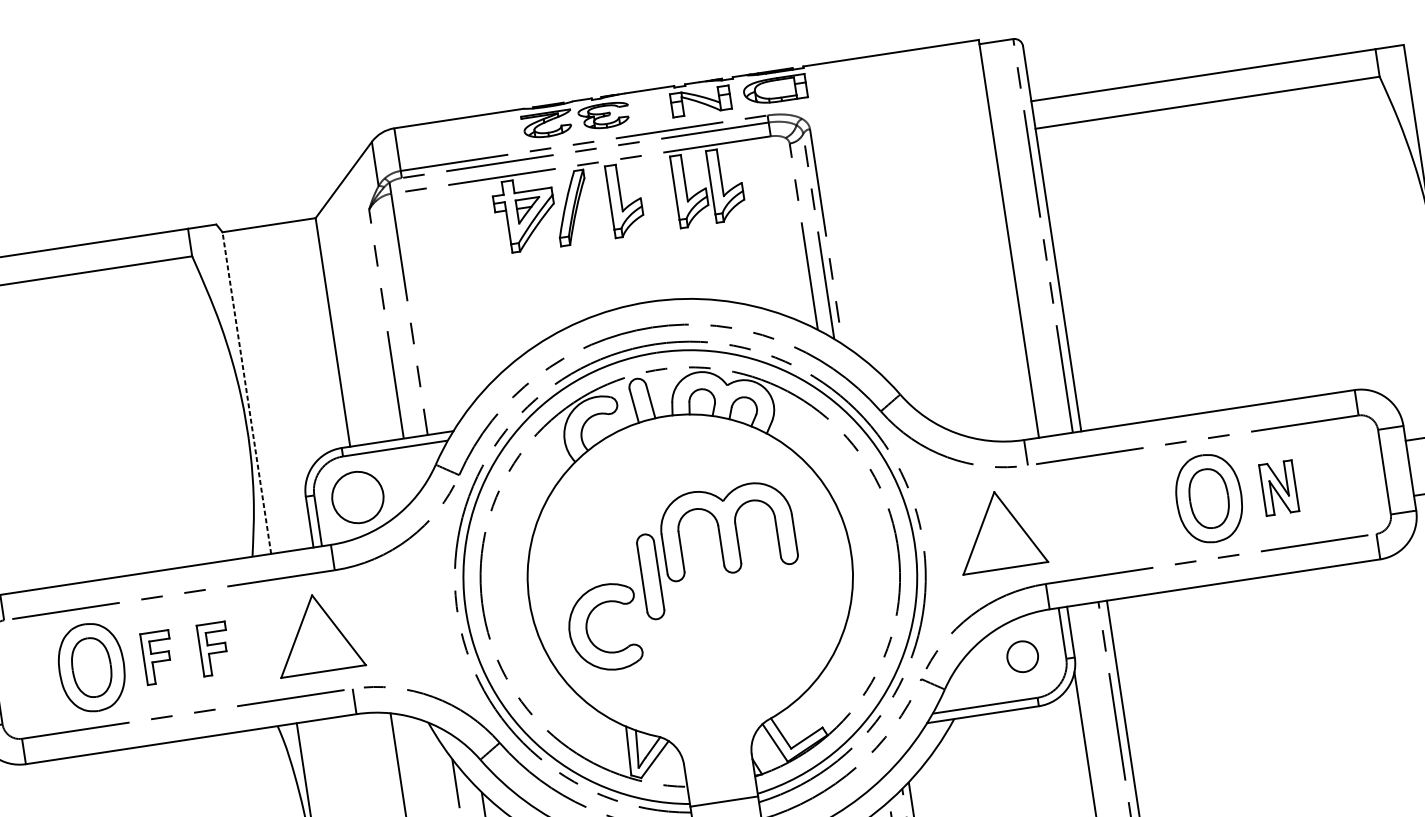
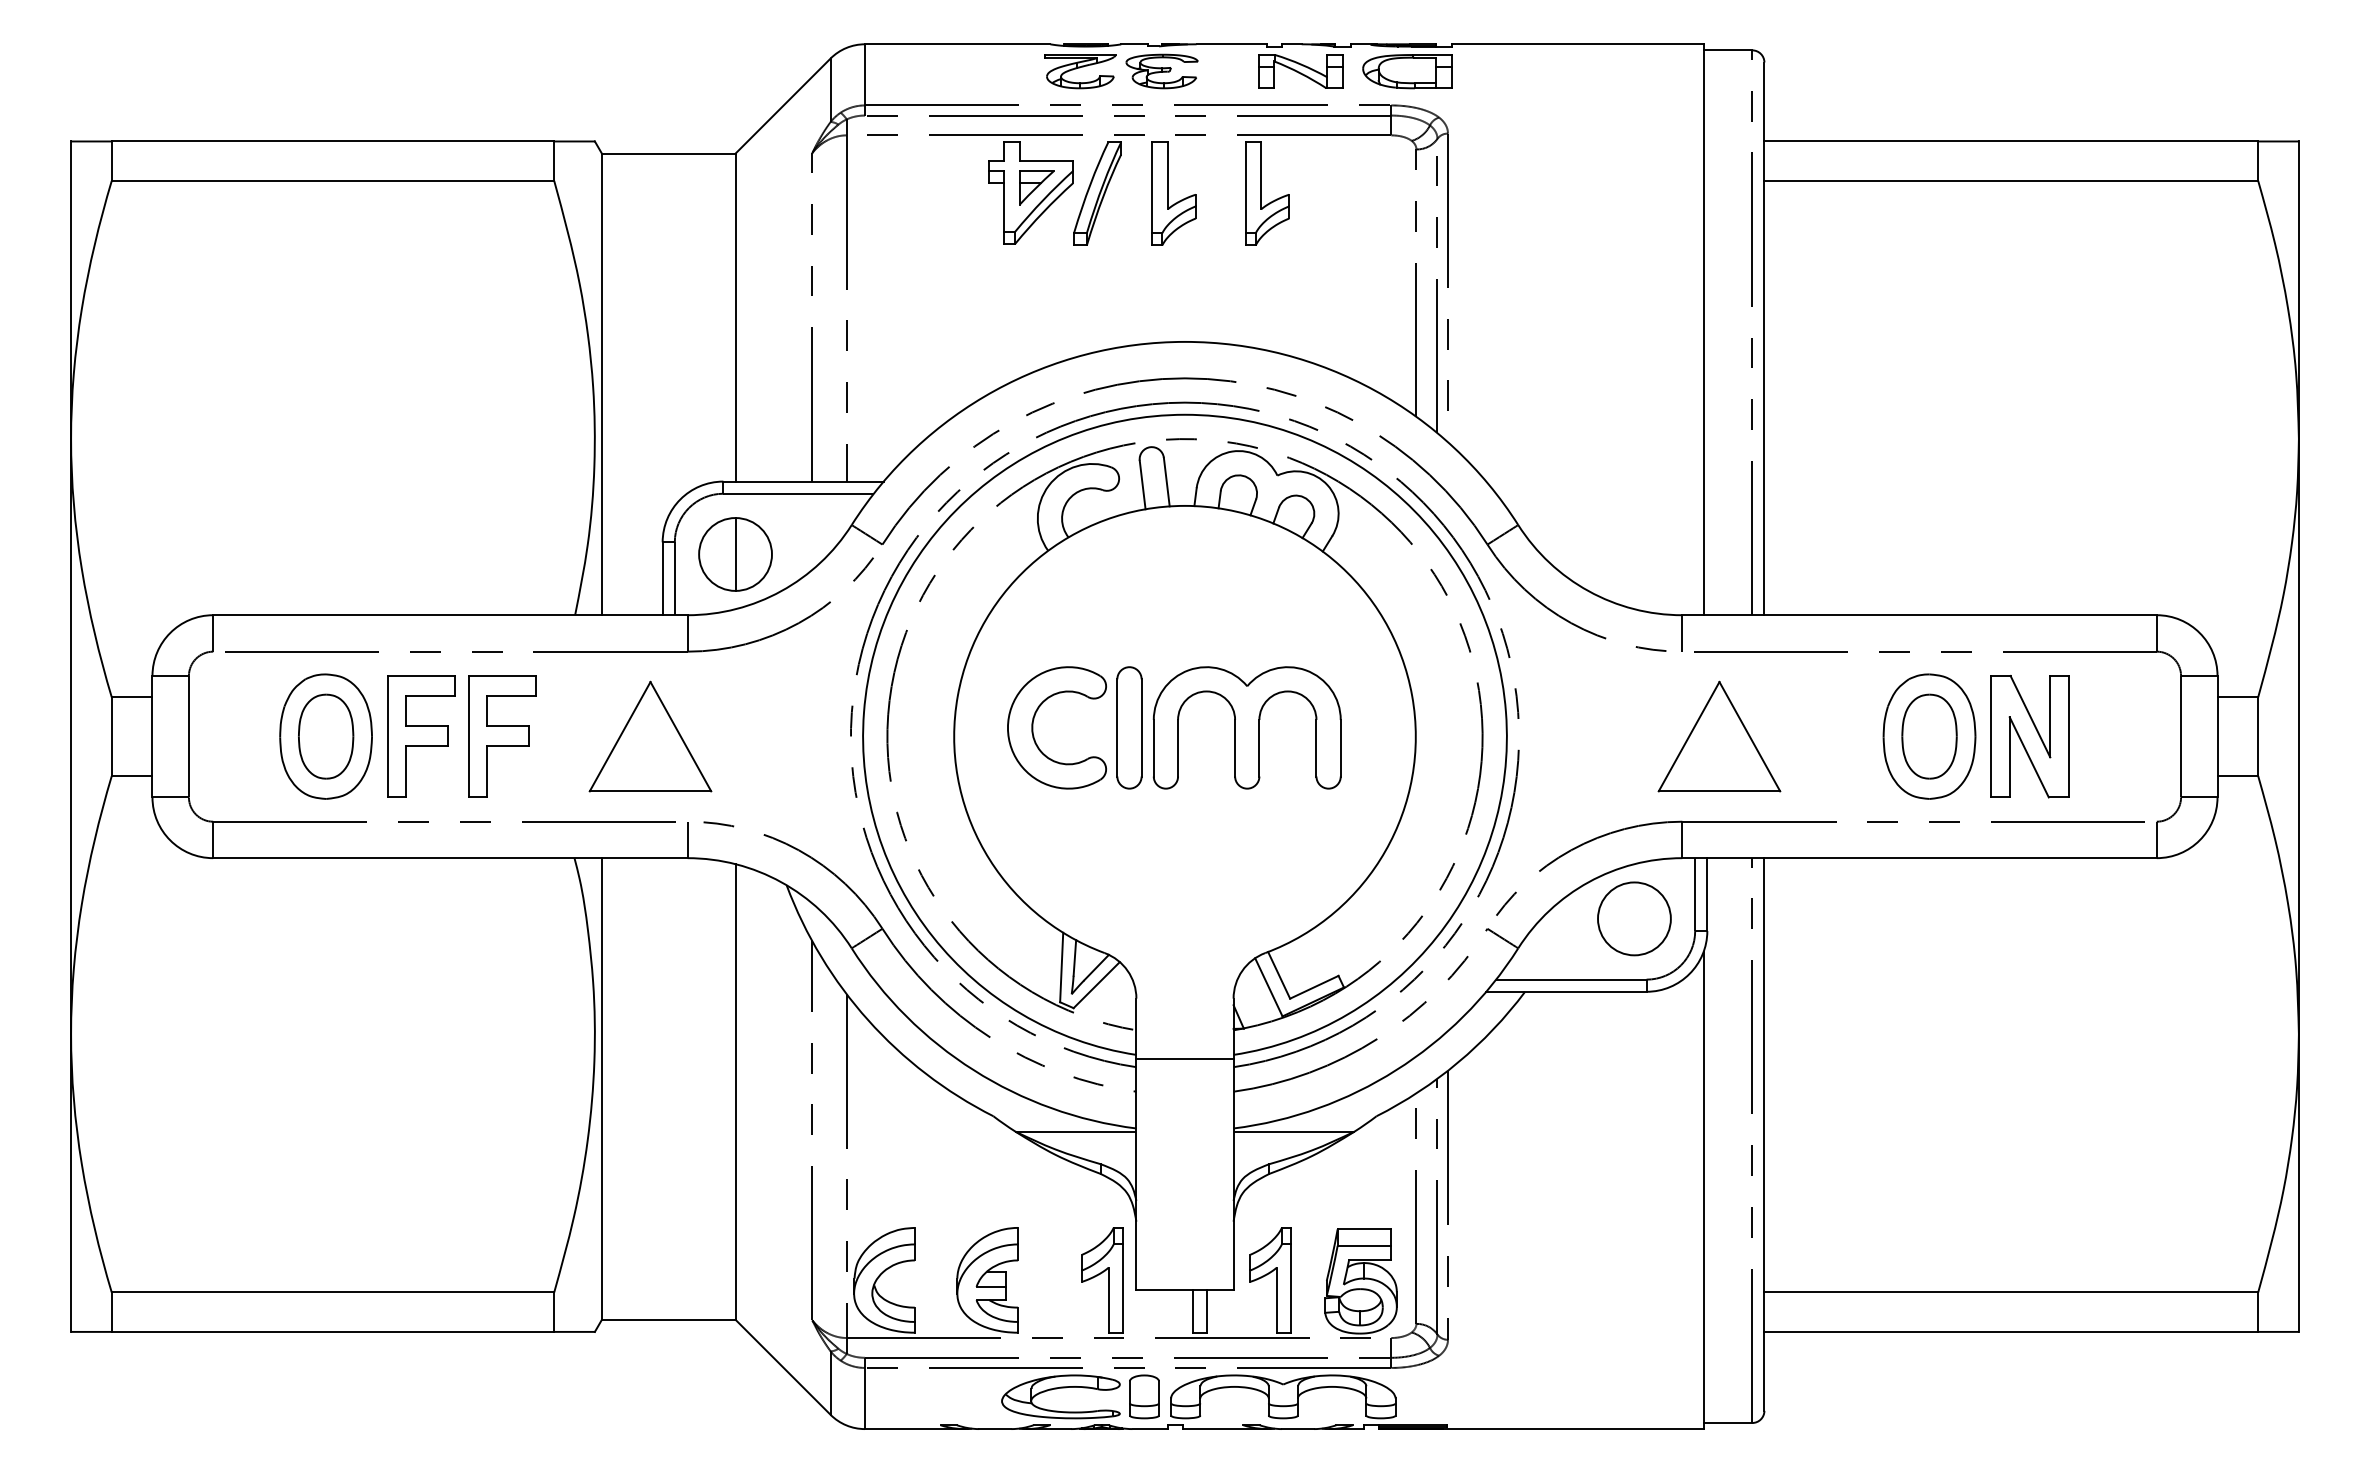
part: (726, 184) -> (1318, 193), removed
line: (246, 393) -> (601, 384), dashed -> solid
part: (1278, 487) -> (2029, 736), size x1.67
line: (357, 497) -> (735, 554), added
part: (727, 530) -> (1246, 727), moved
part: (1000, 530) -> (1719, 736), moved
part: (587, 630) -> (1033, 727), moved
part: (214, 648) -> (502, 736), size x1.67
circle: (1022, 656) -> (1634, 918), size x1.67
part: (158, 657) -> (421, 736), size x1.67

